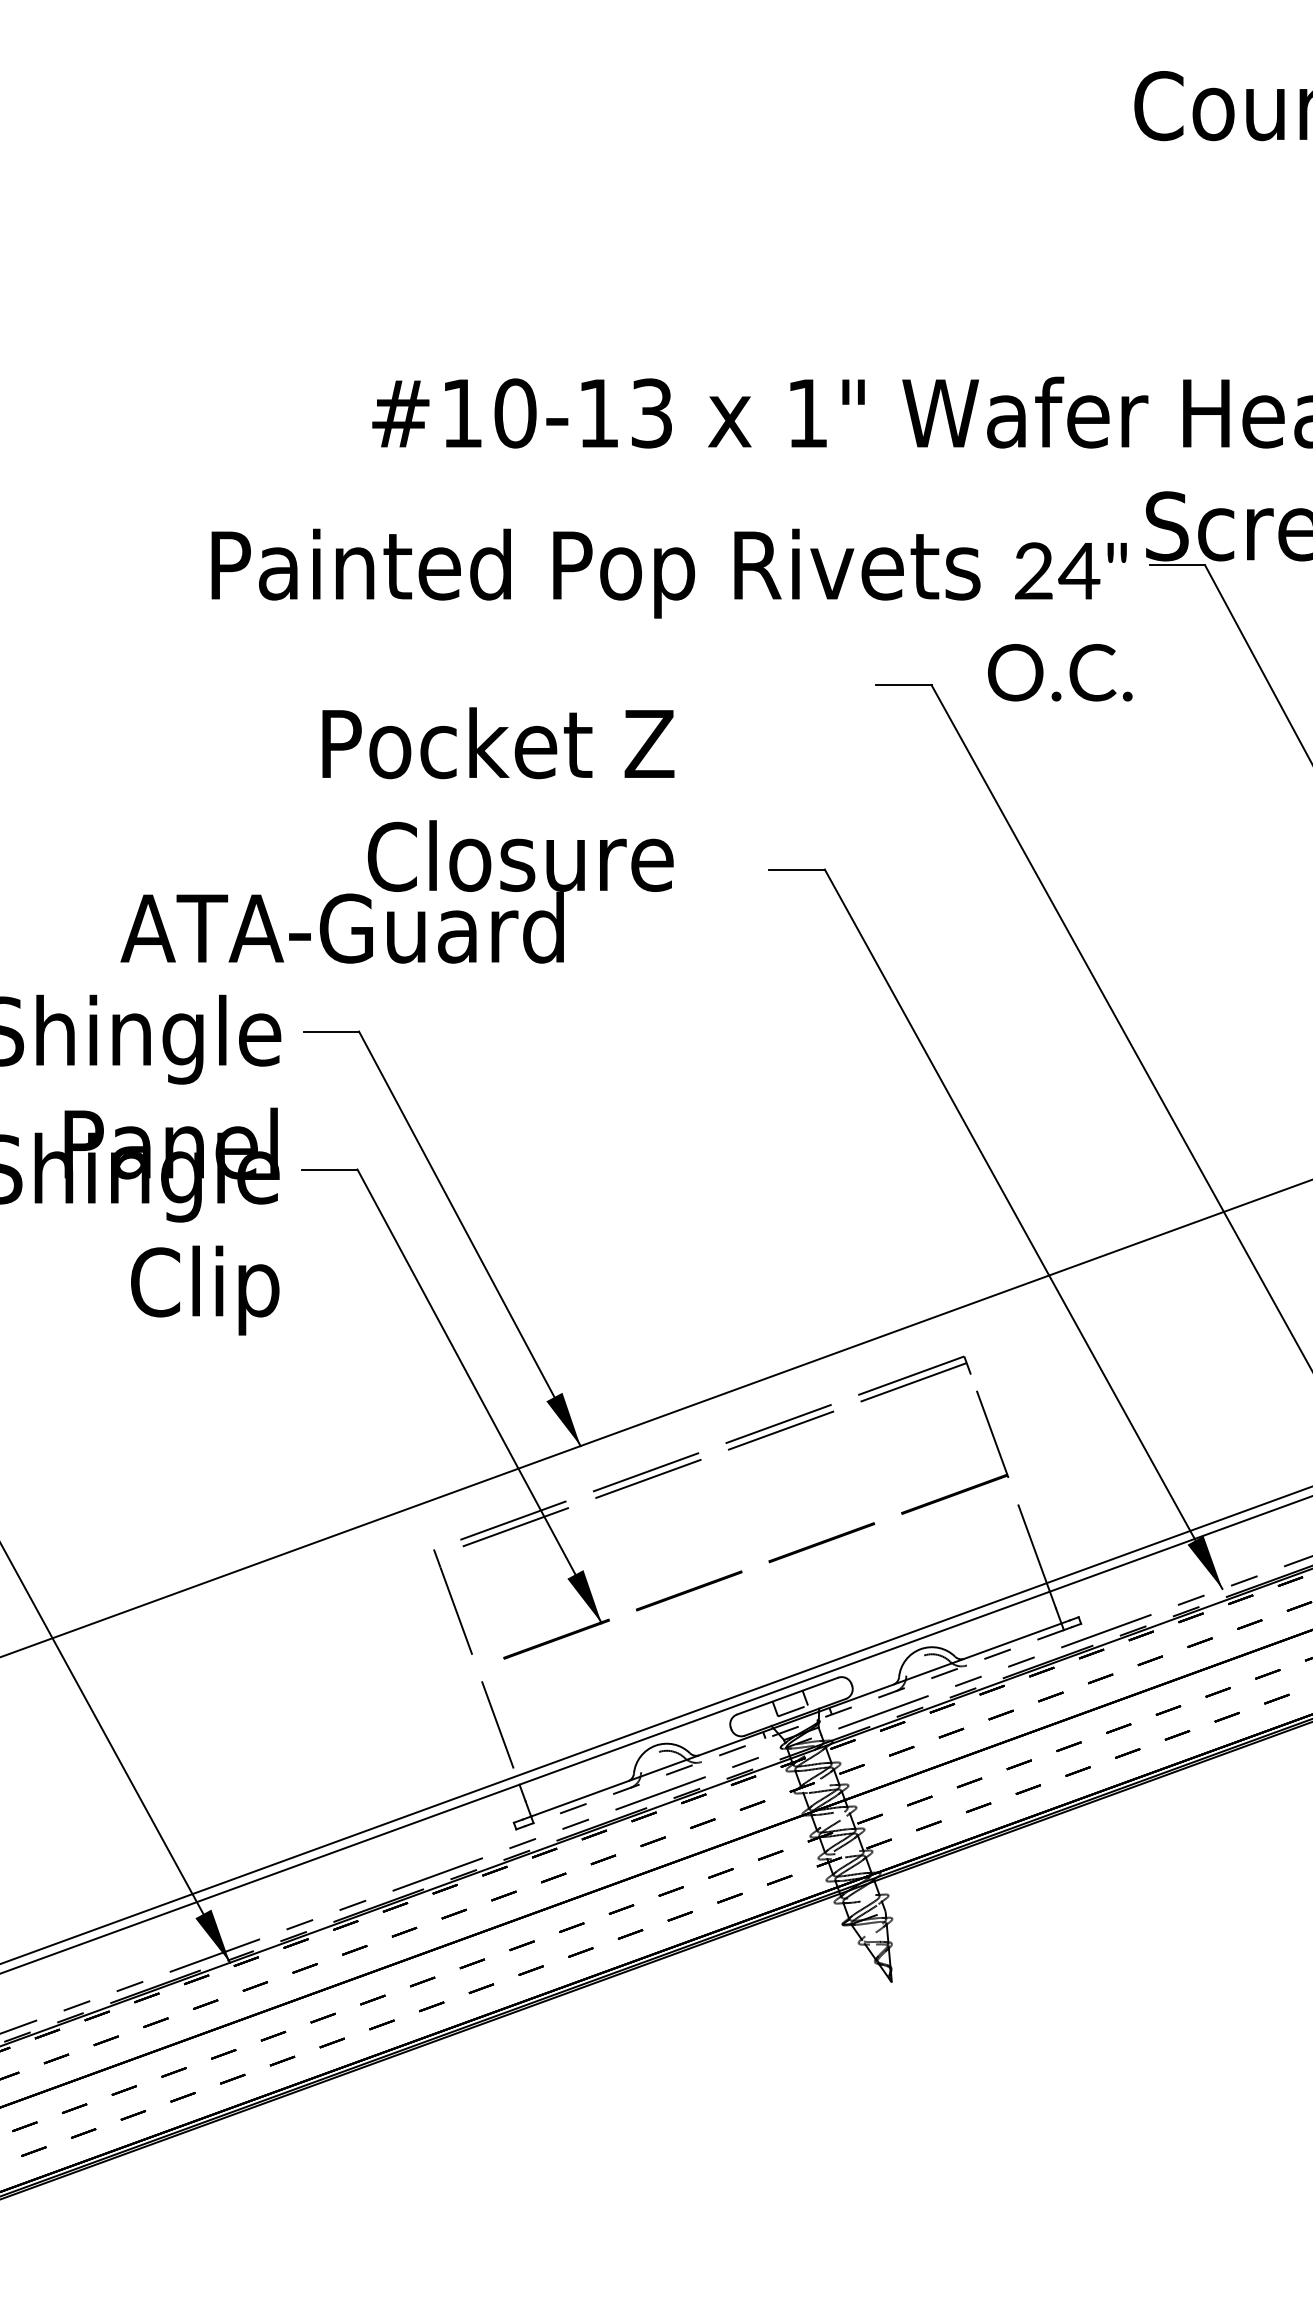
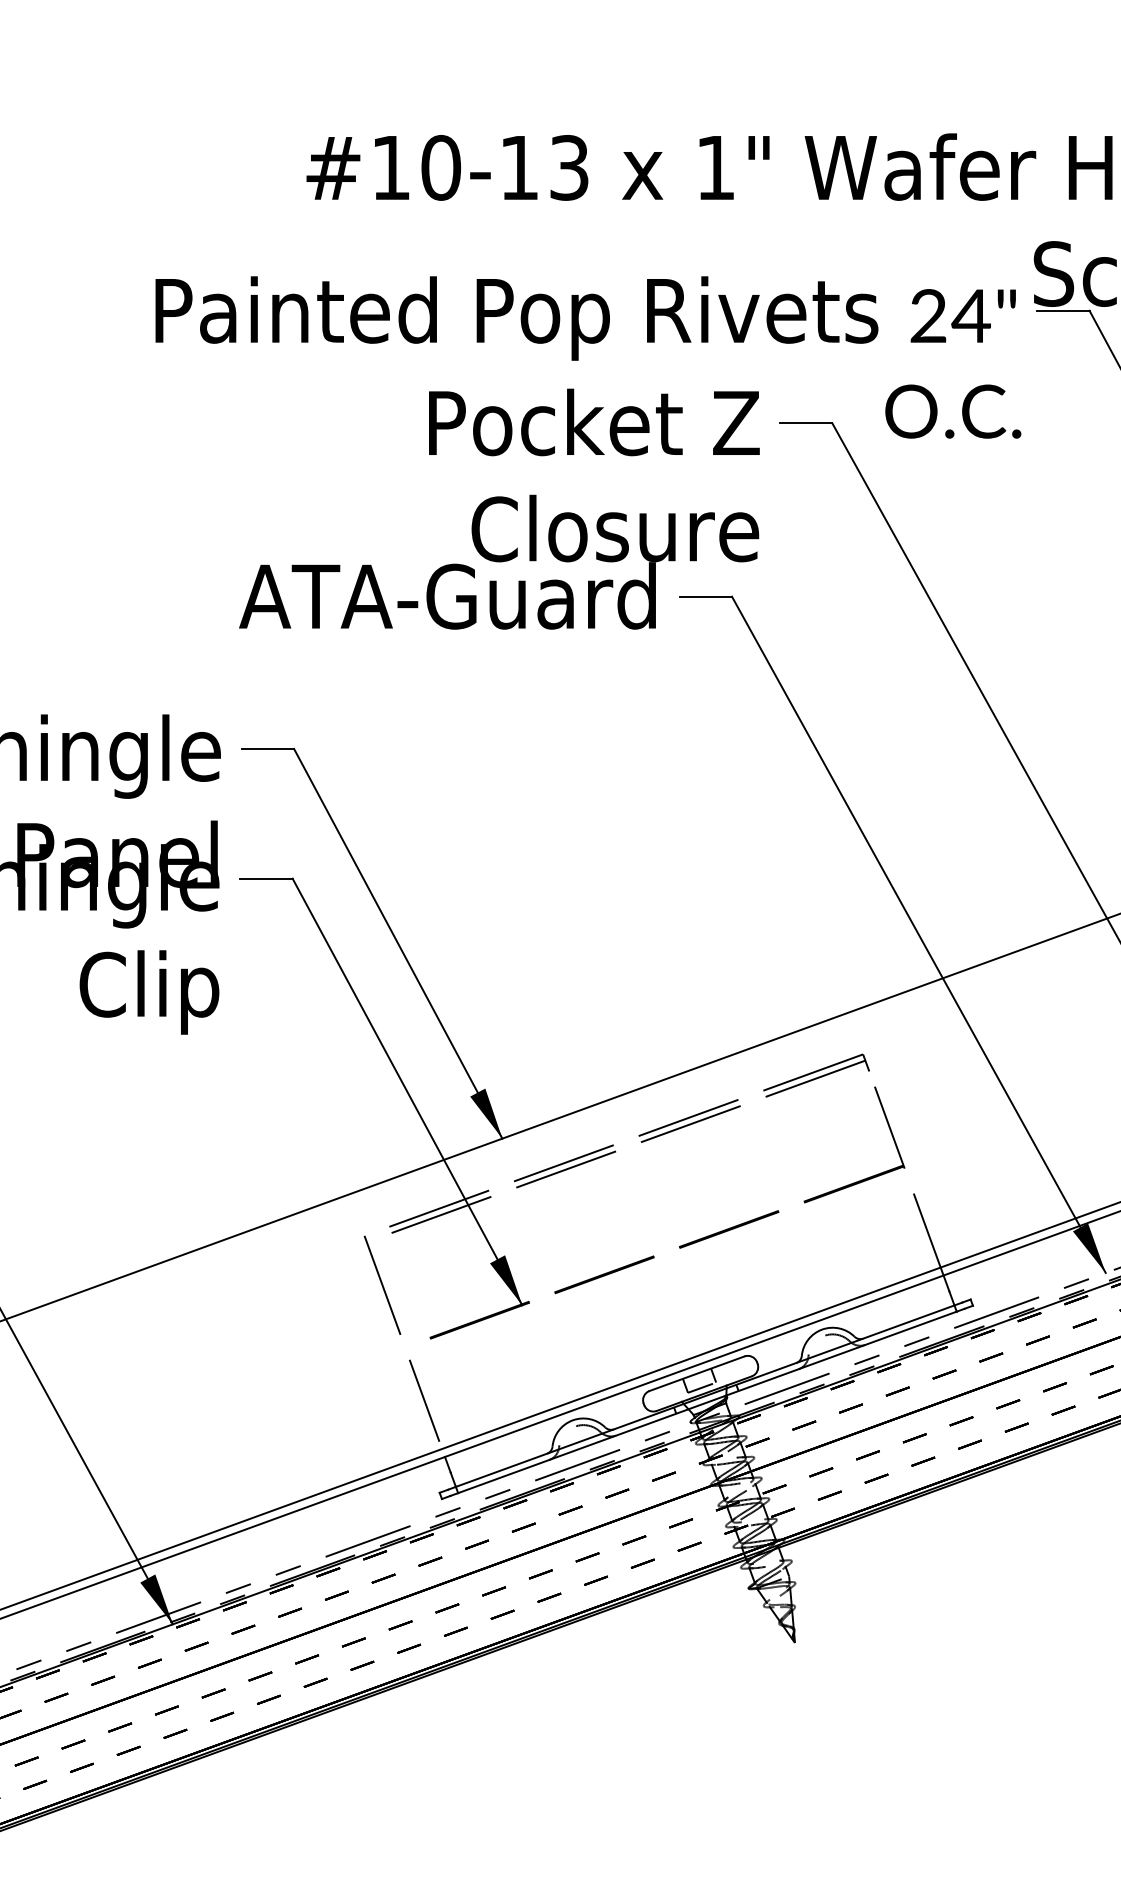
text: (397, 835) -> (499, 509), moved
line: (798, 1726) -> (707, 1402), dashed -> solid

